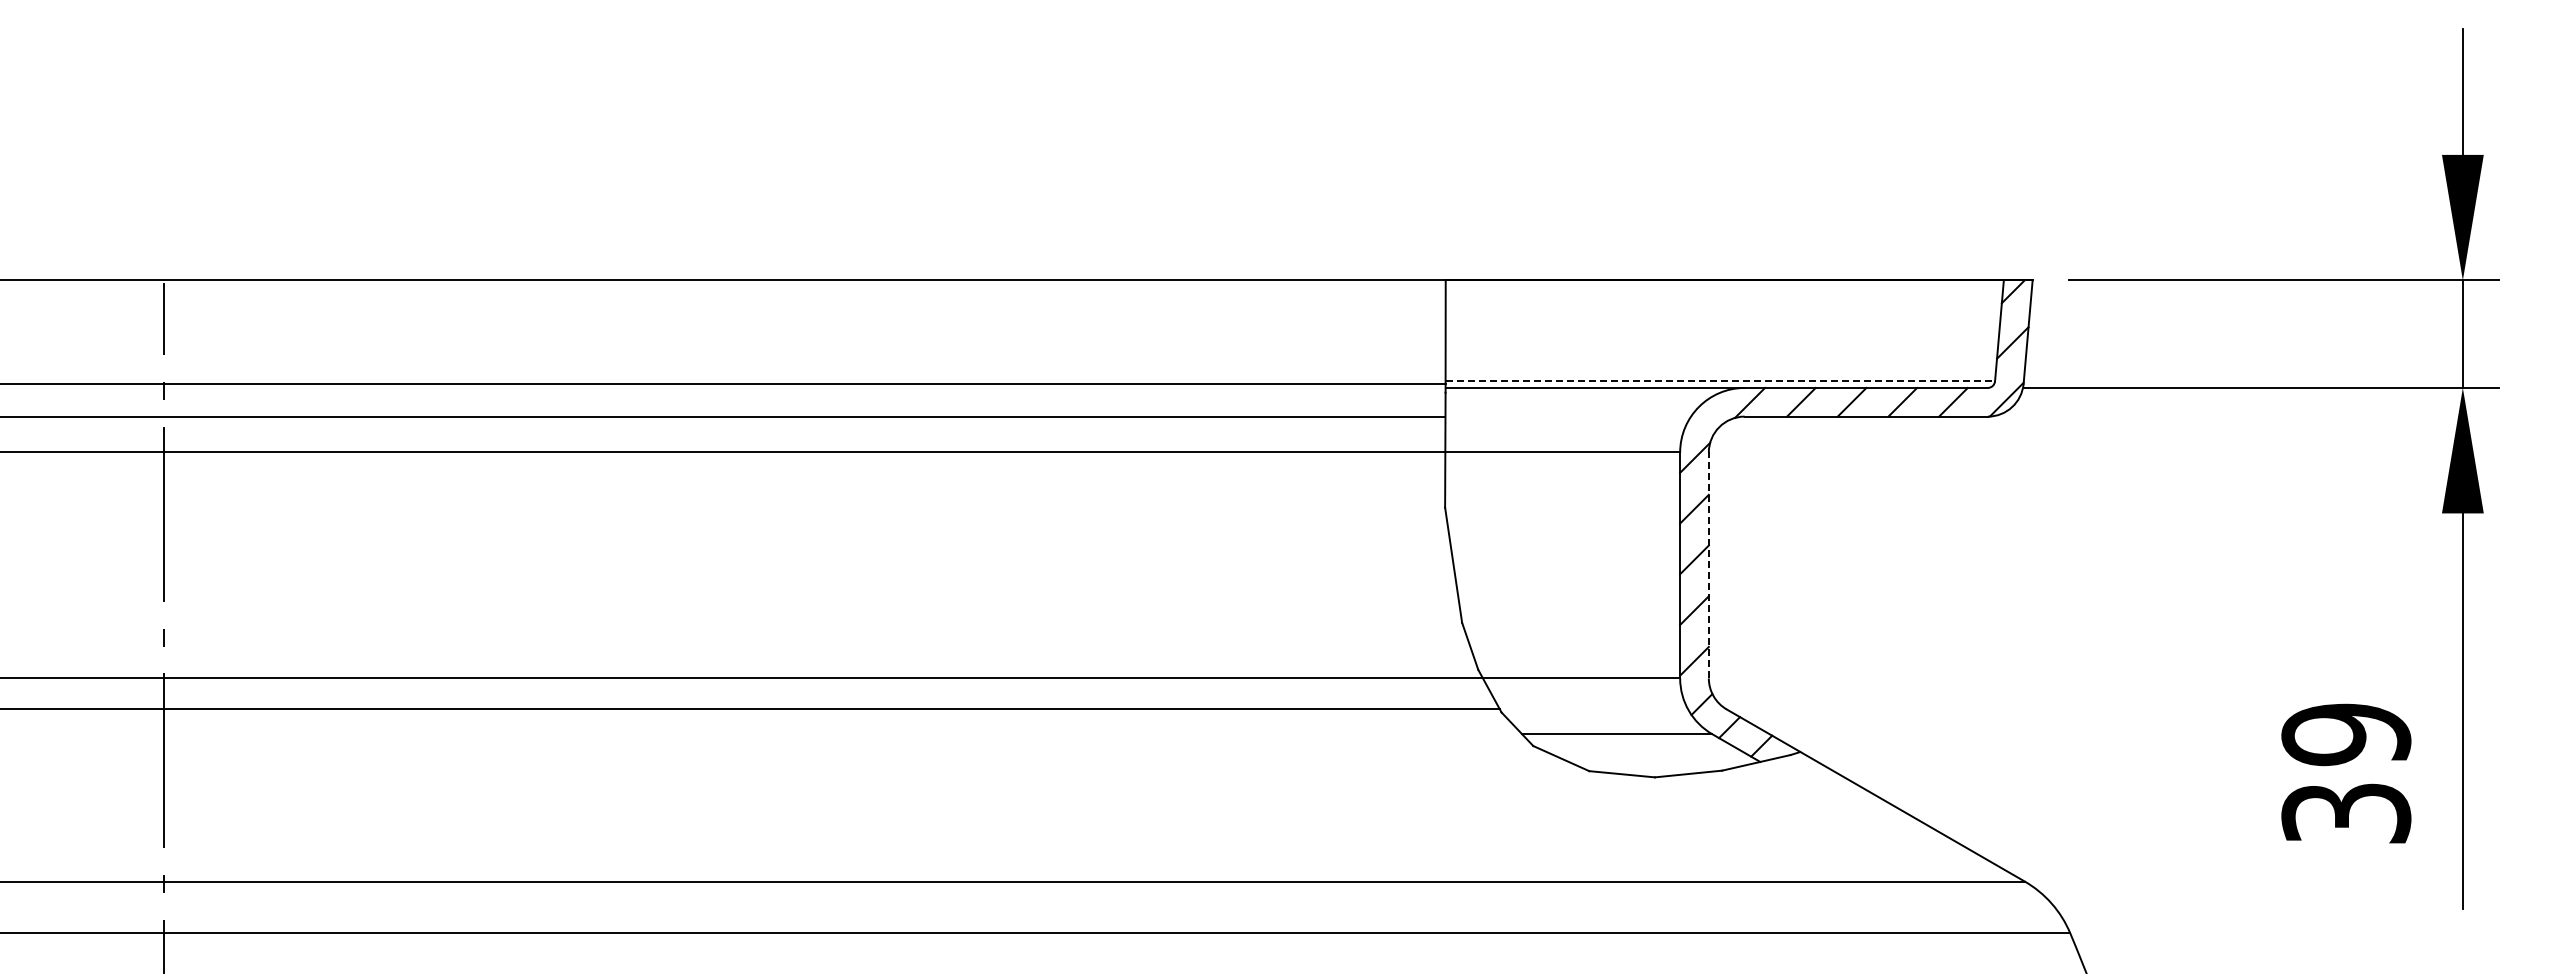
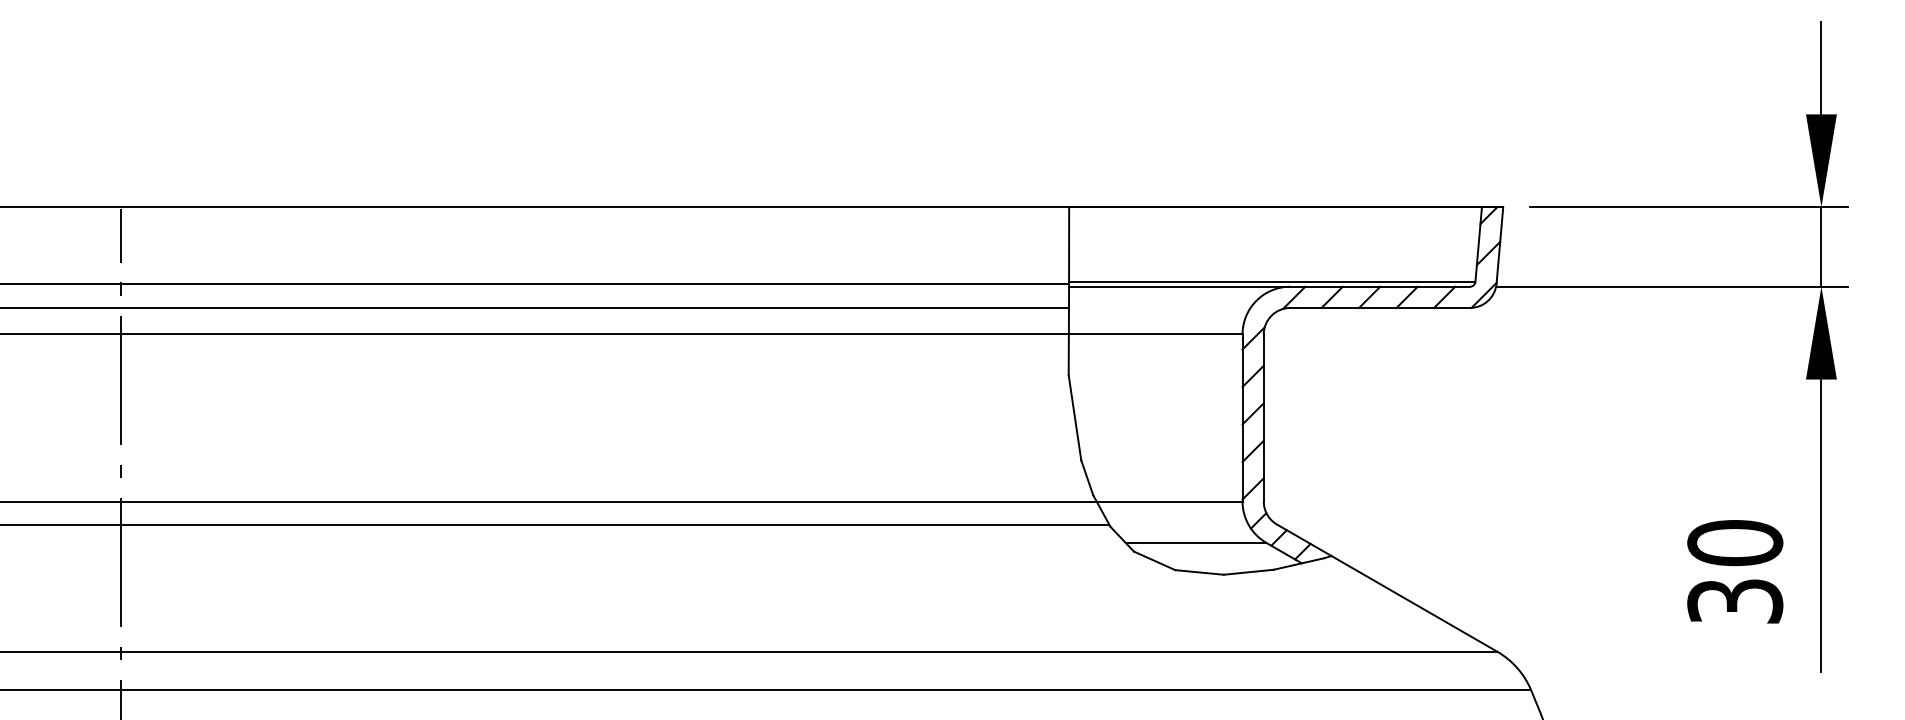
line: (1720, 381) -> (1272, 281), dashed -> solid
line: (1708, 565) -> (1263, 418), dashed -> solid
text: (2346, 734) -> (1735, 543), 39 -> 30

